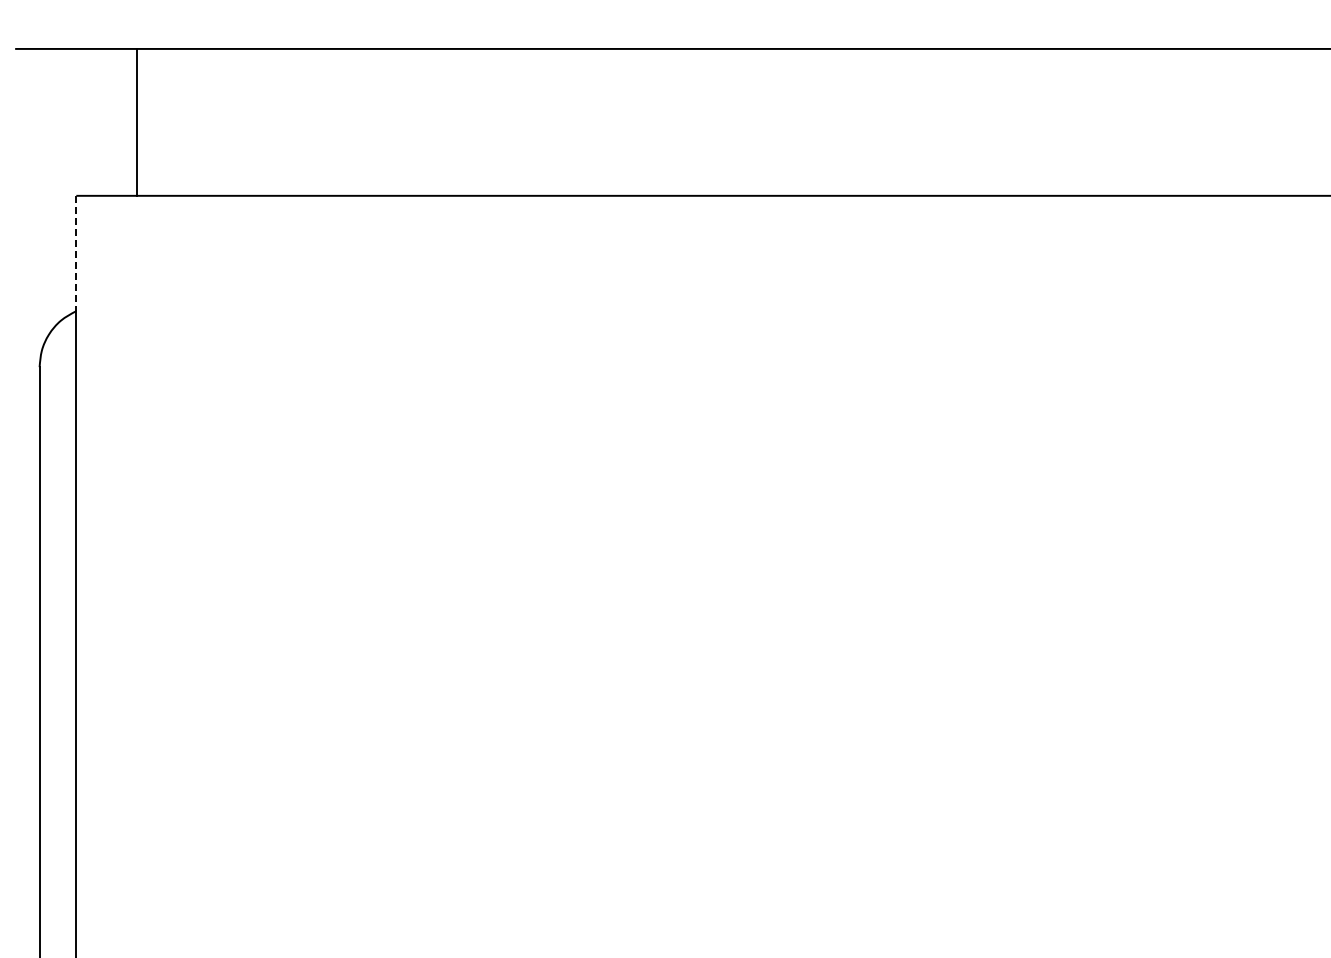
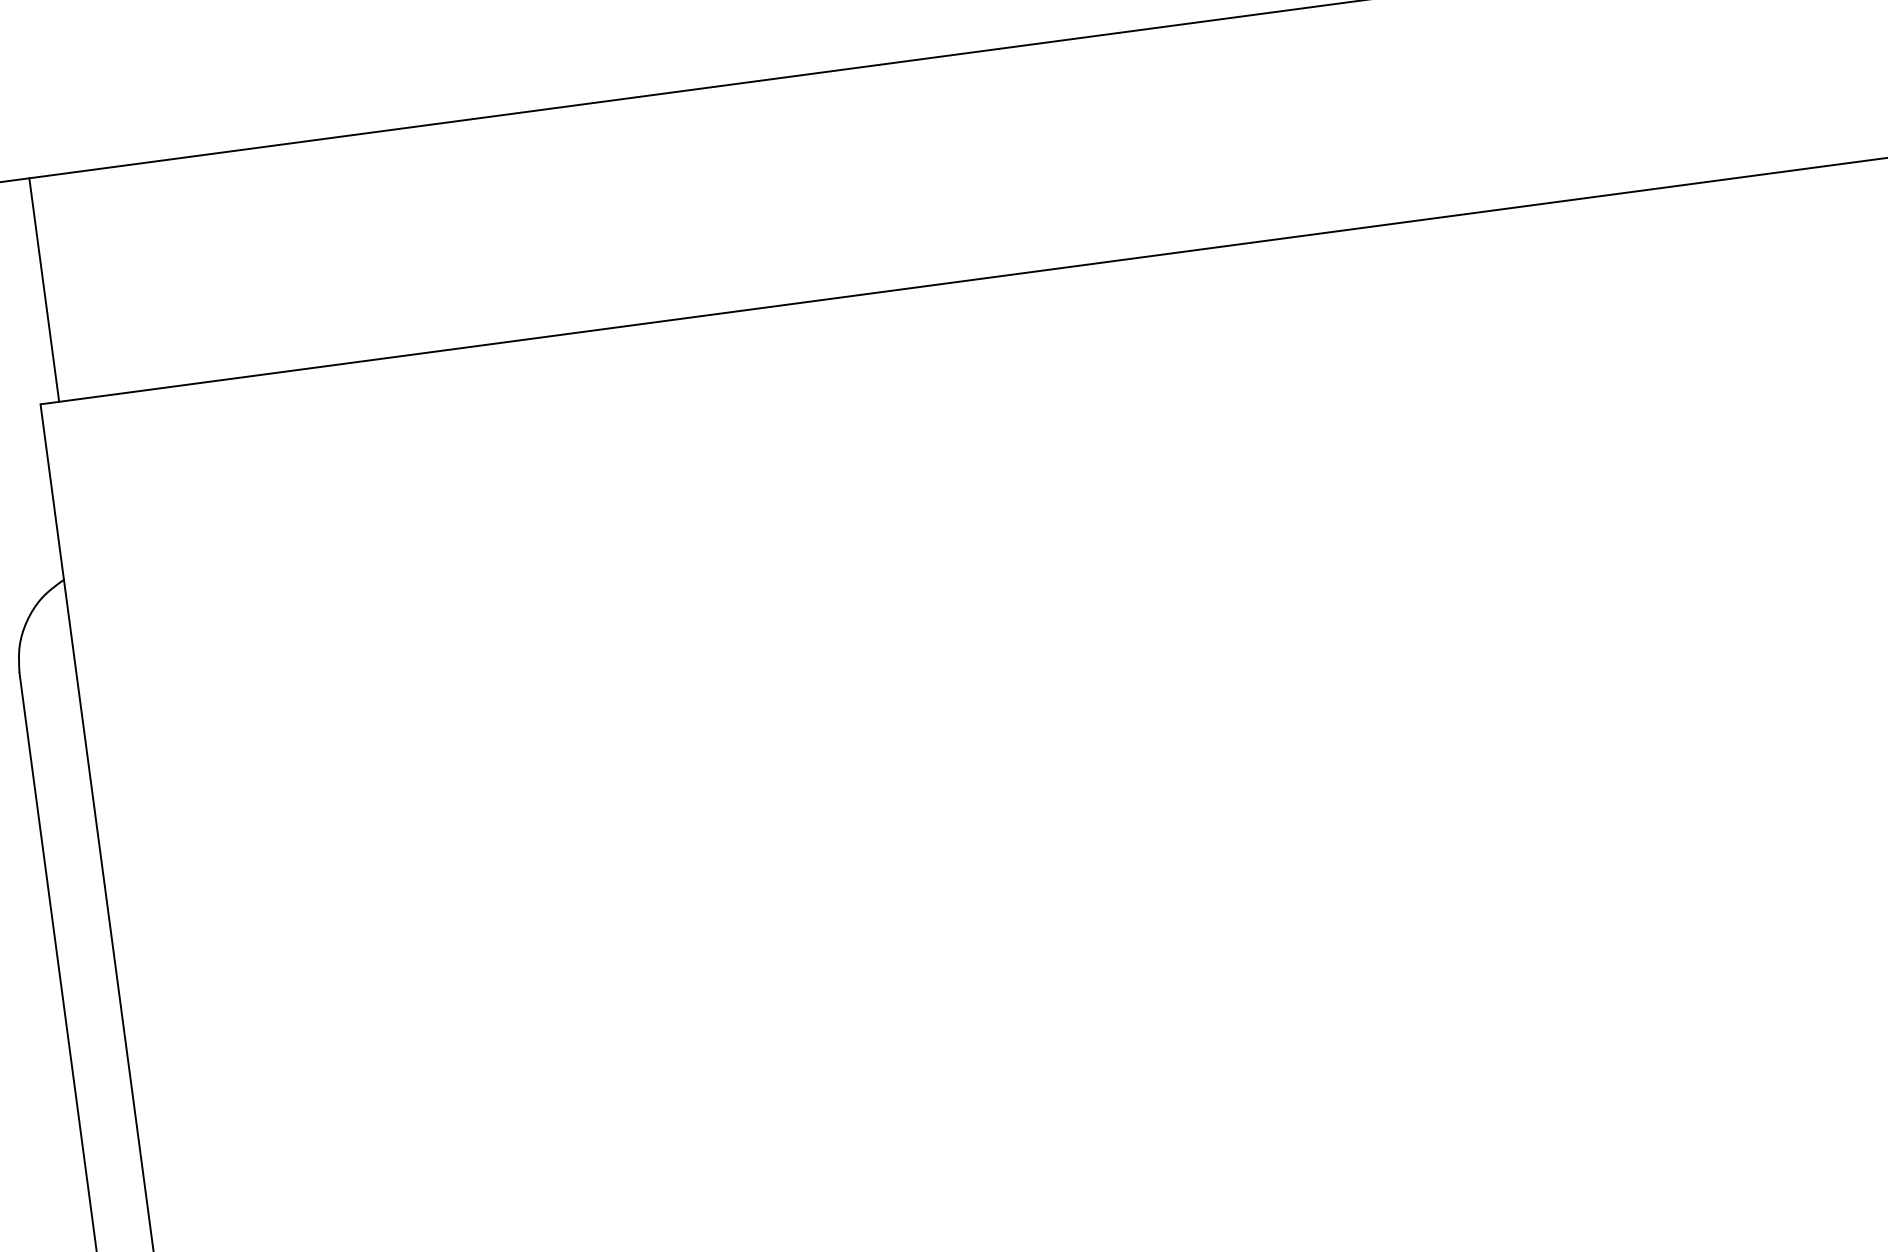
line: (136, 121) -> (43, 288), moved
line: (76, 253) -> (52, 492), dashed -> solid

